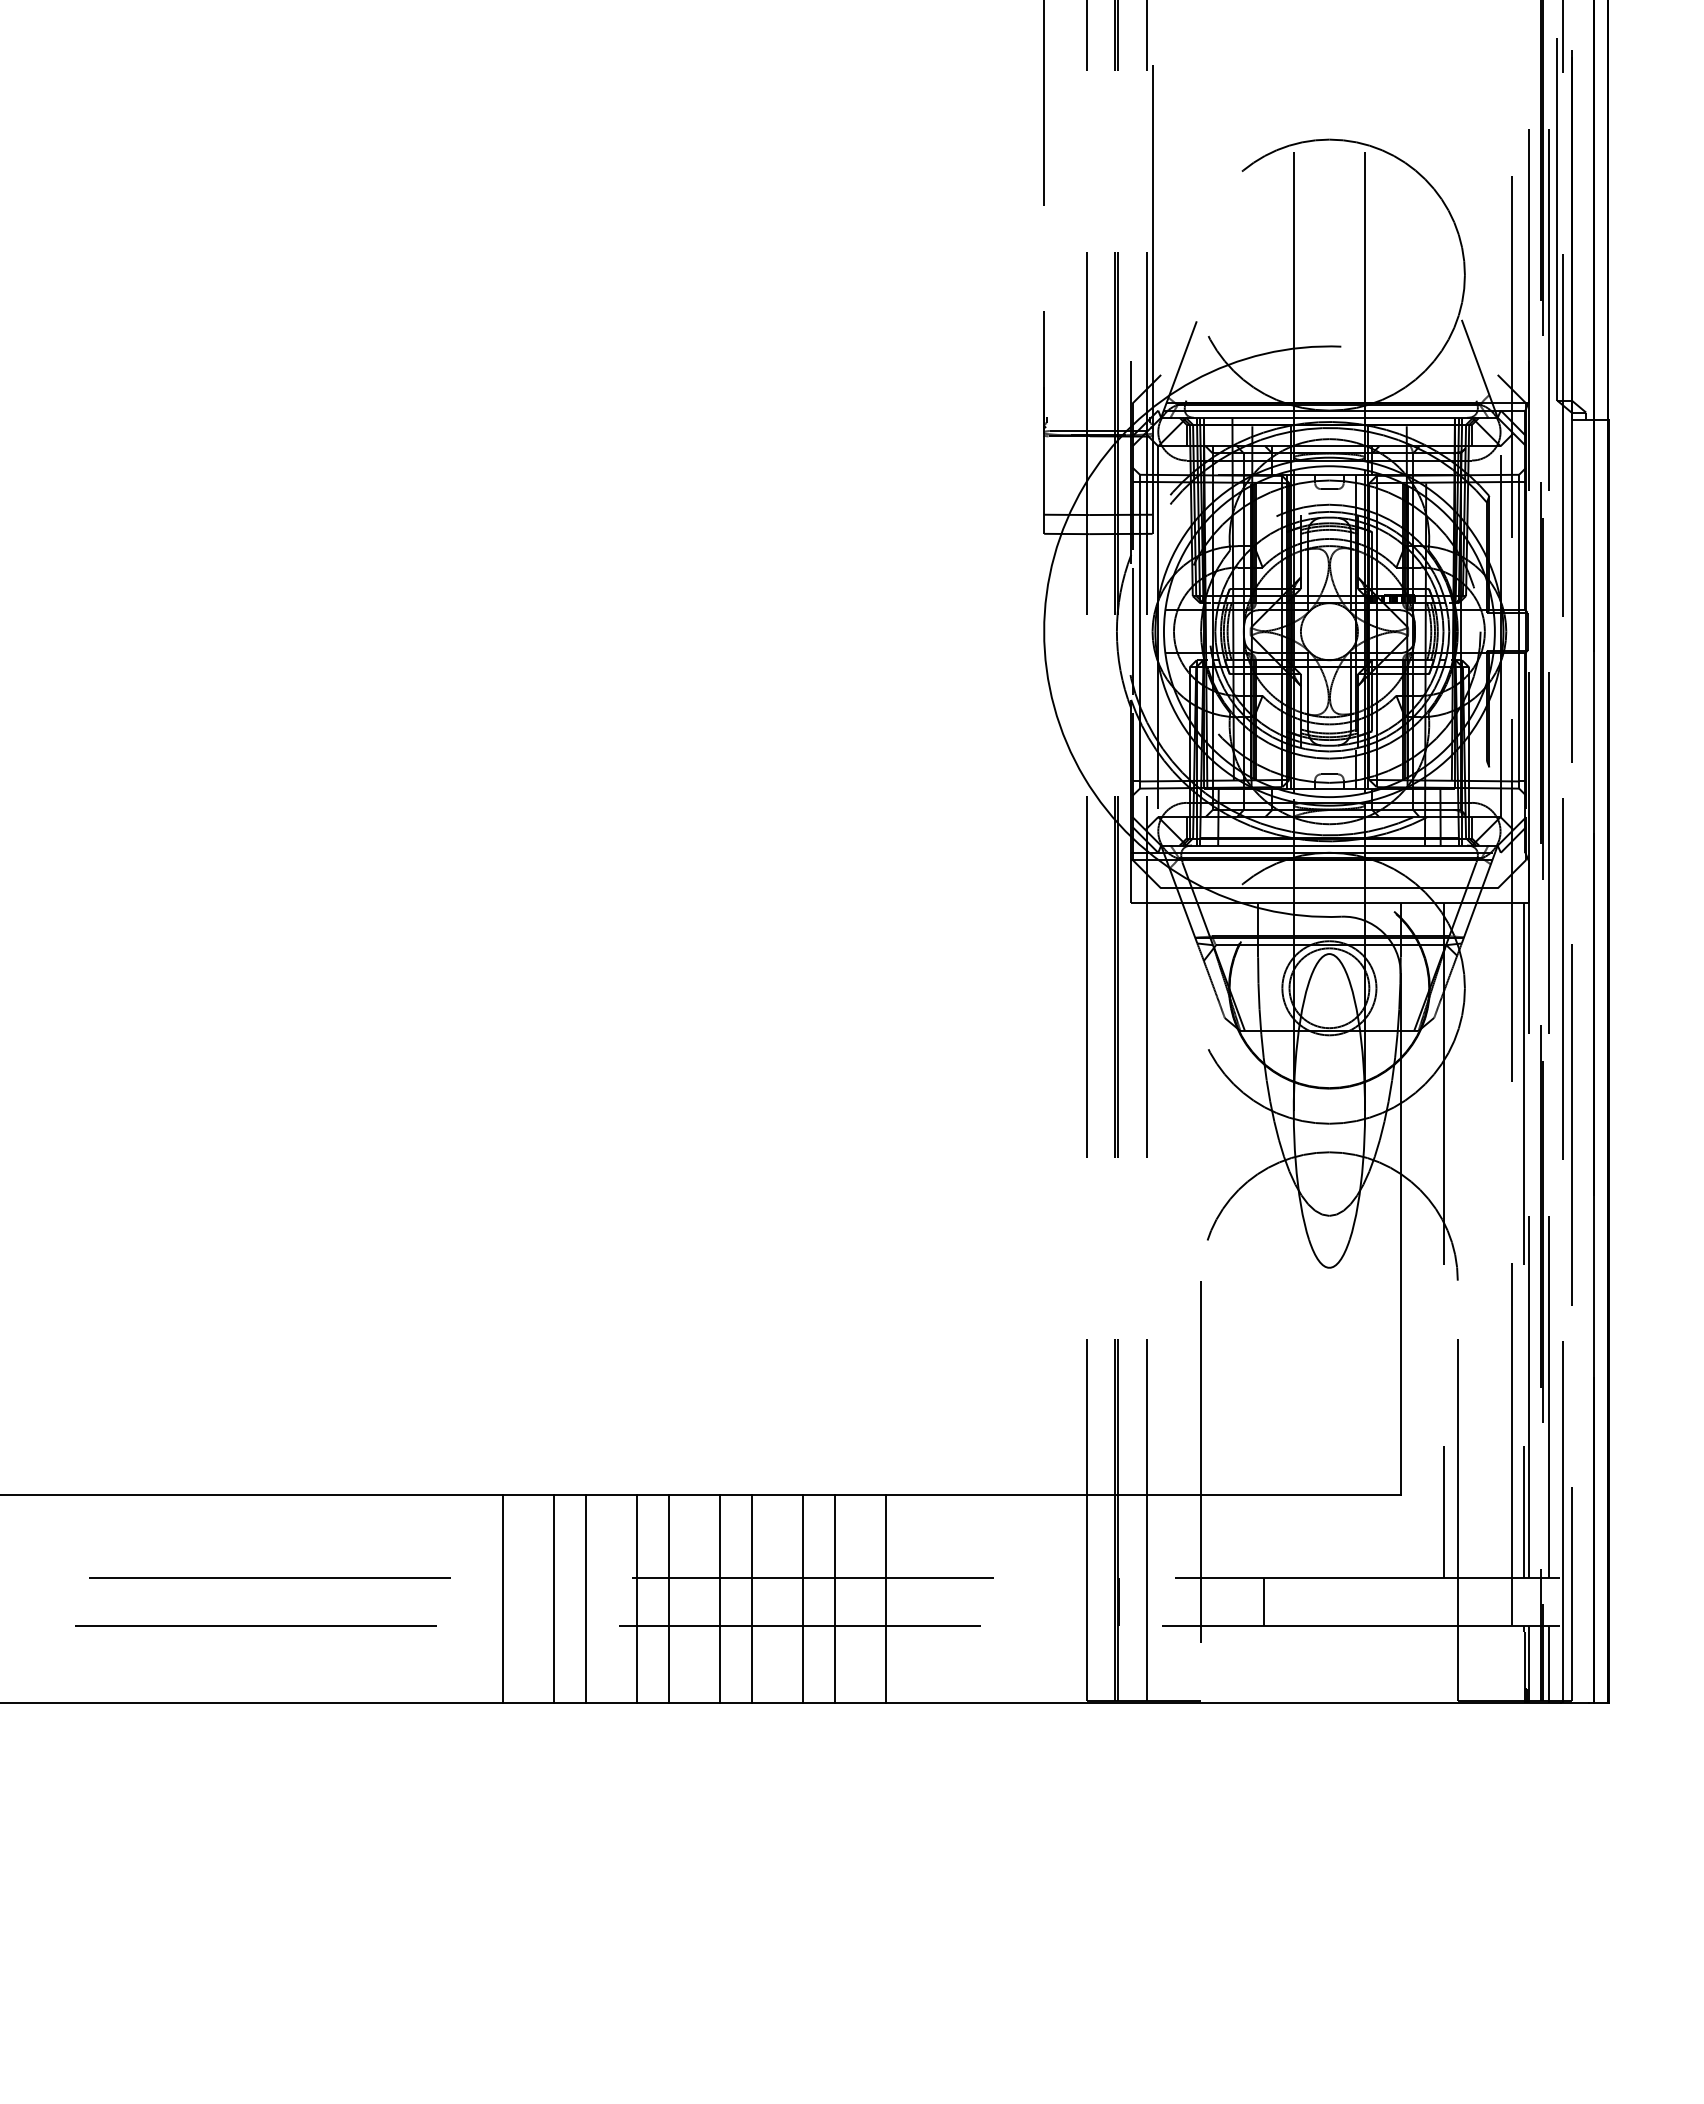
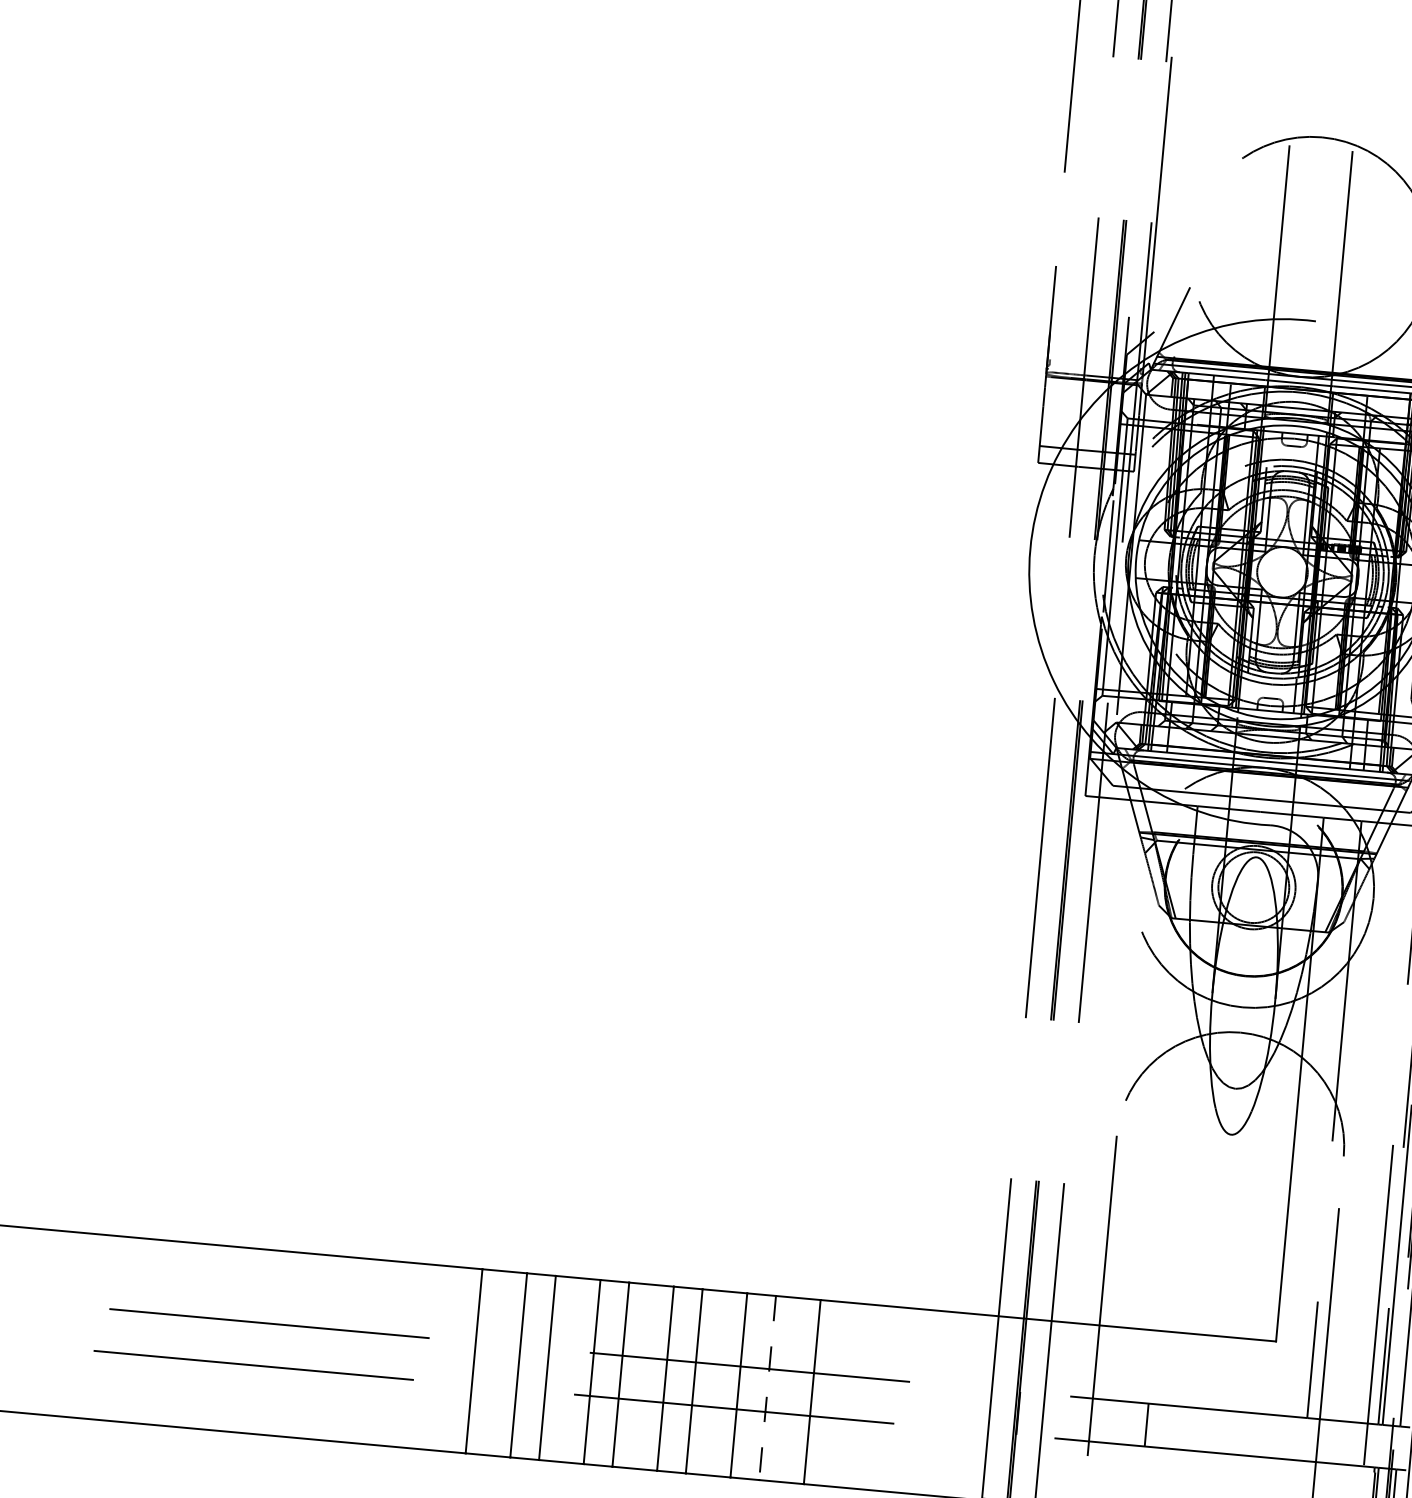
line: (835, 1599) -> (767, 1388), solid -> dashed

